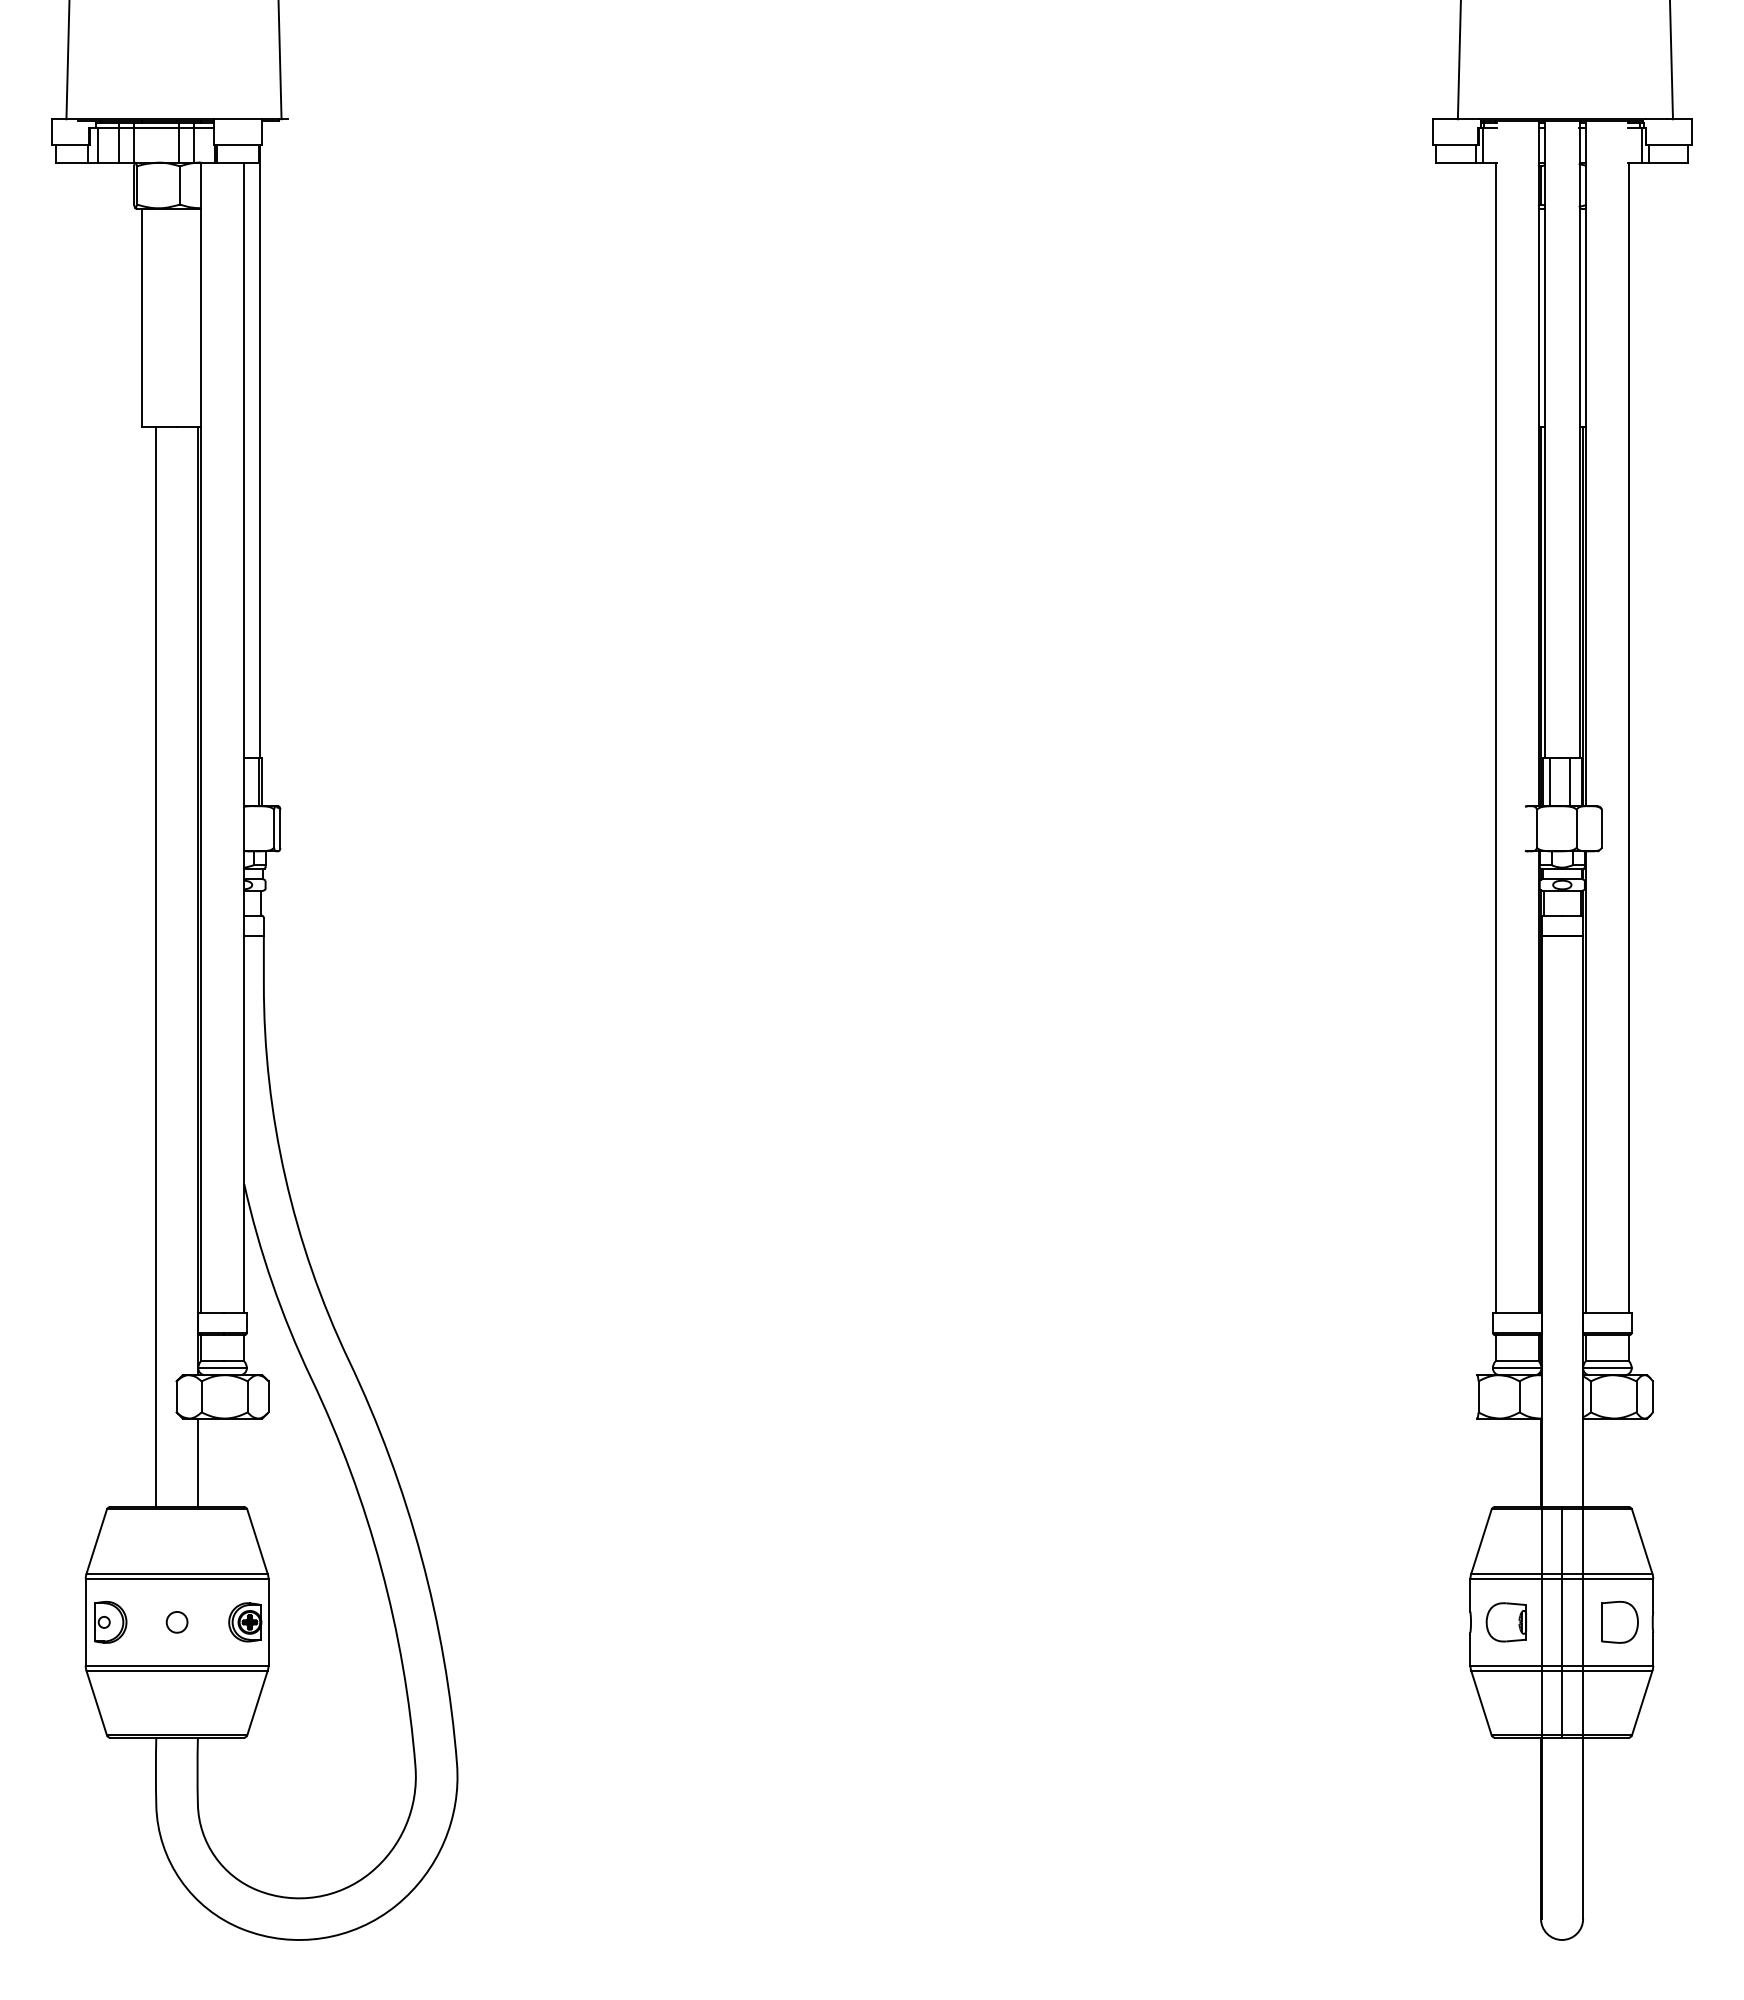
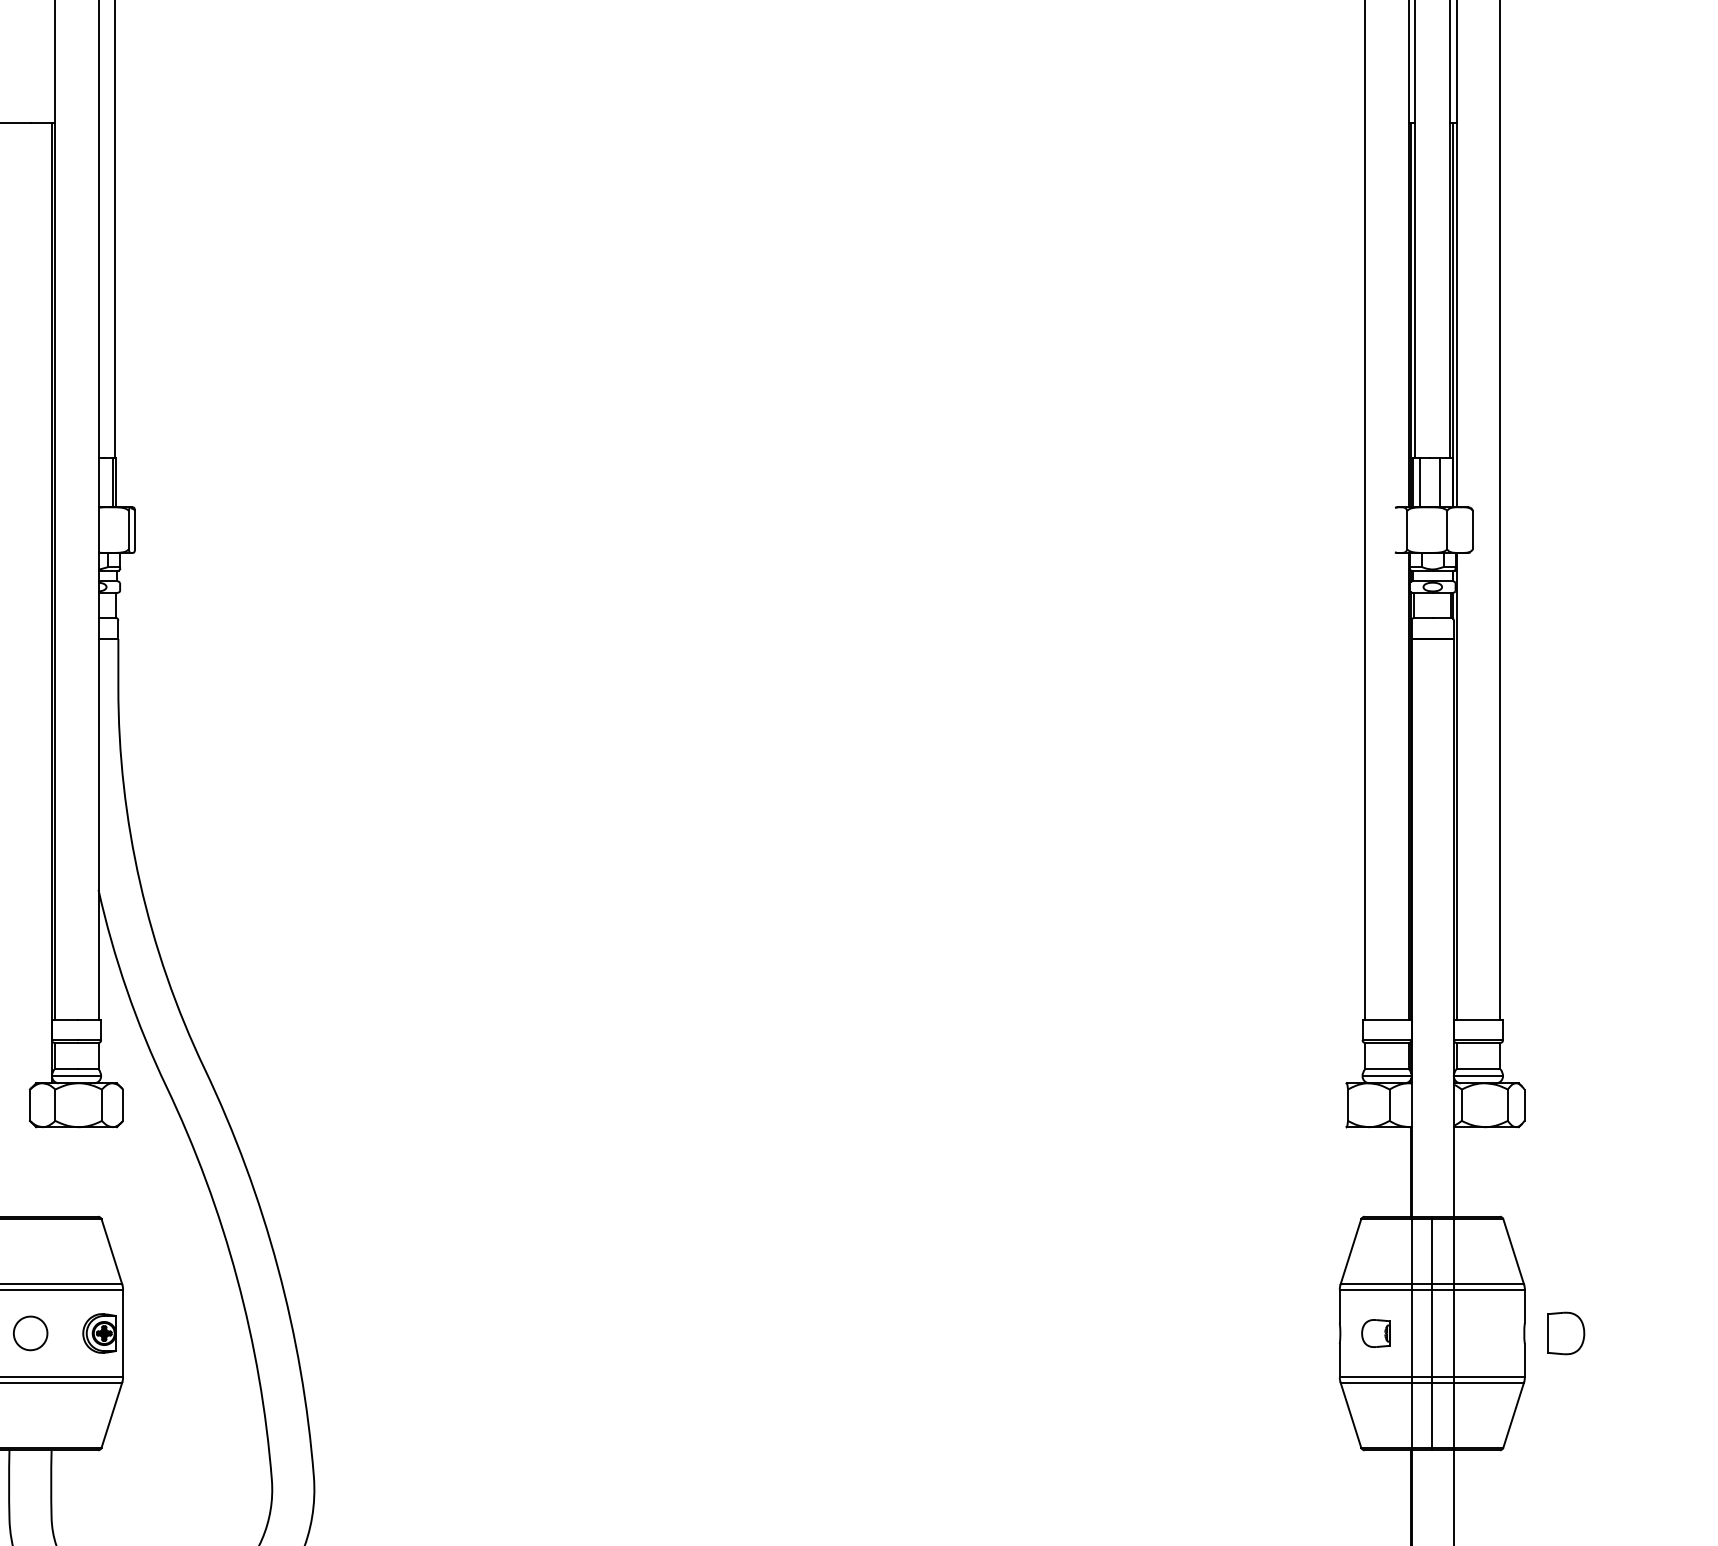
line: (156, 966) -> (9, 669), removed
line: (197, 1462) -> (51, 1171), removed
part: (176, 1622) -> (29, 1333), size x1.6
part: (1505, 1622) -> (1375, 1333), size x0.7
part: (1619, 1622) -> (1565, 1333), moved

